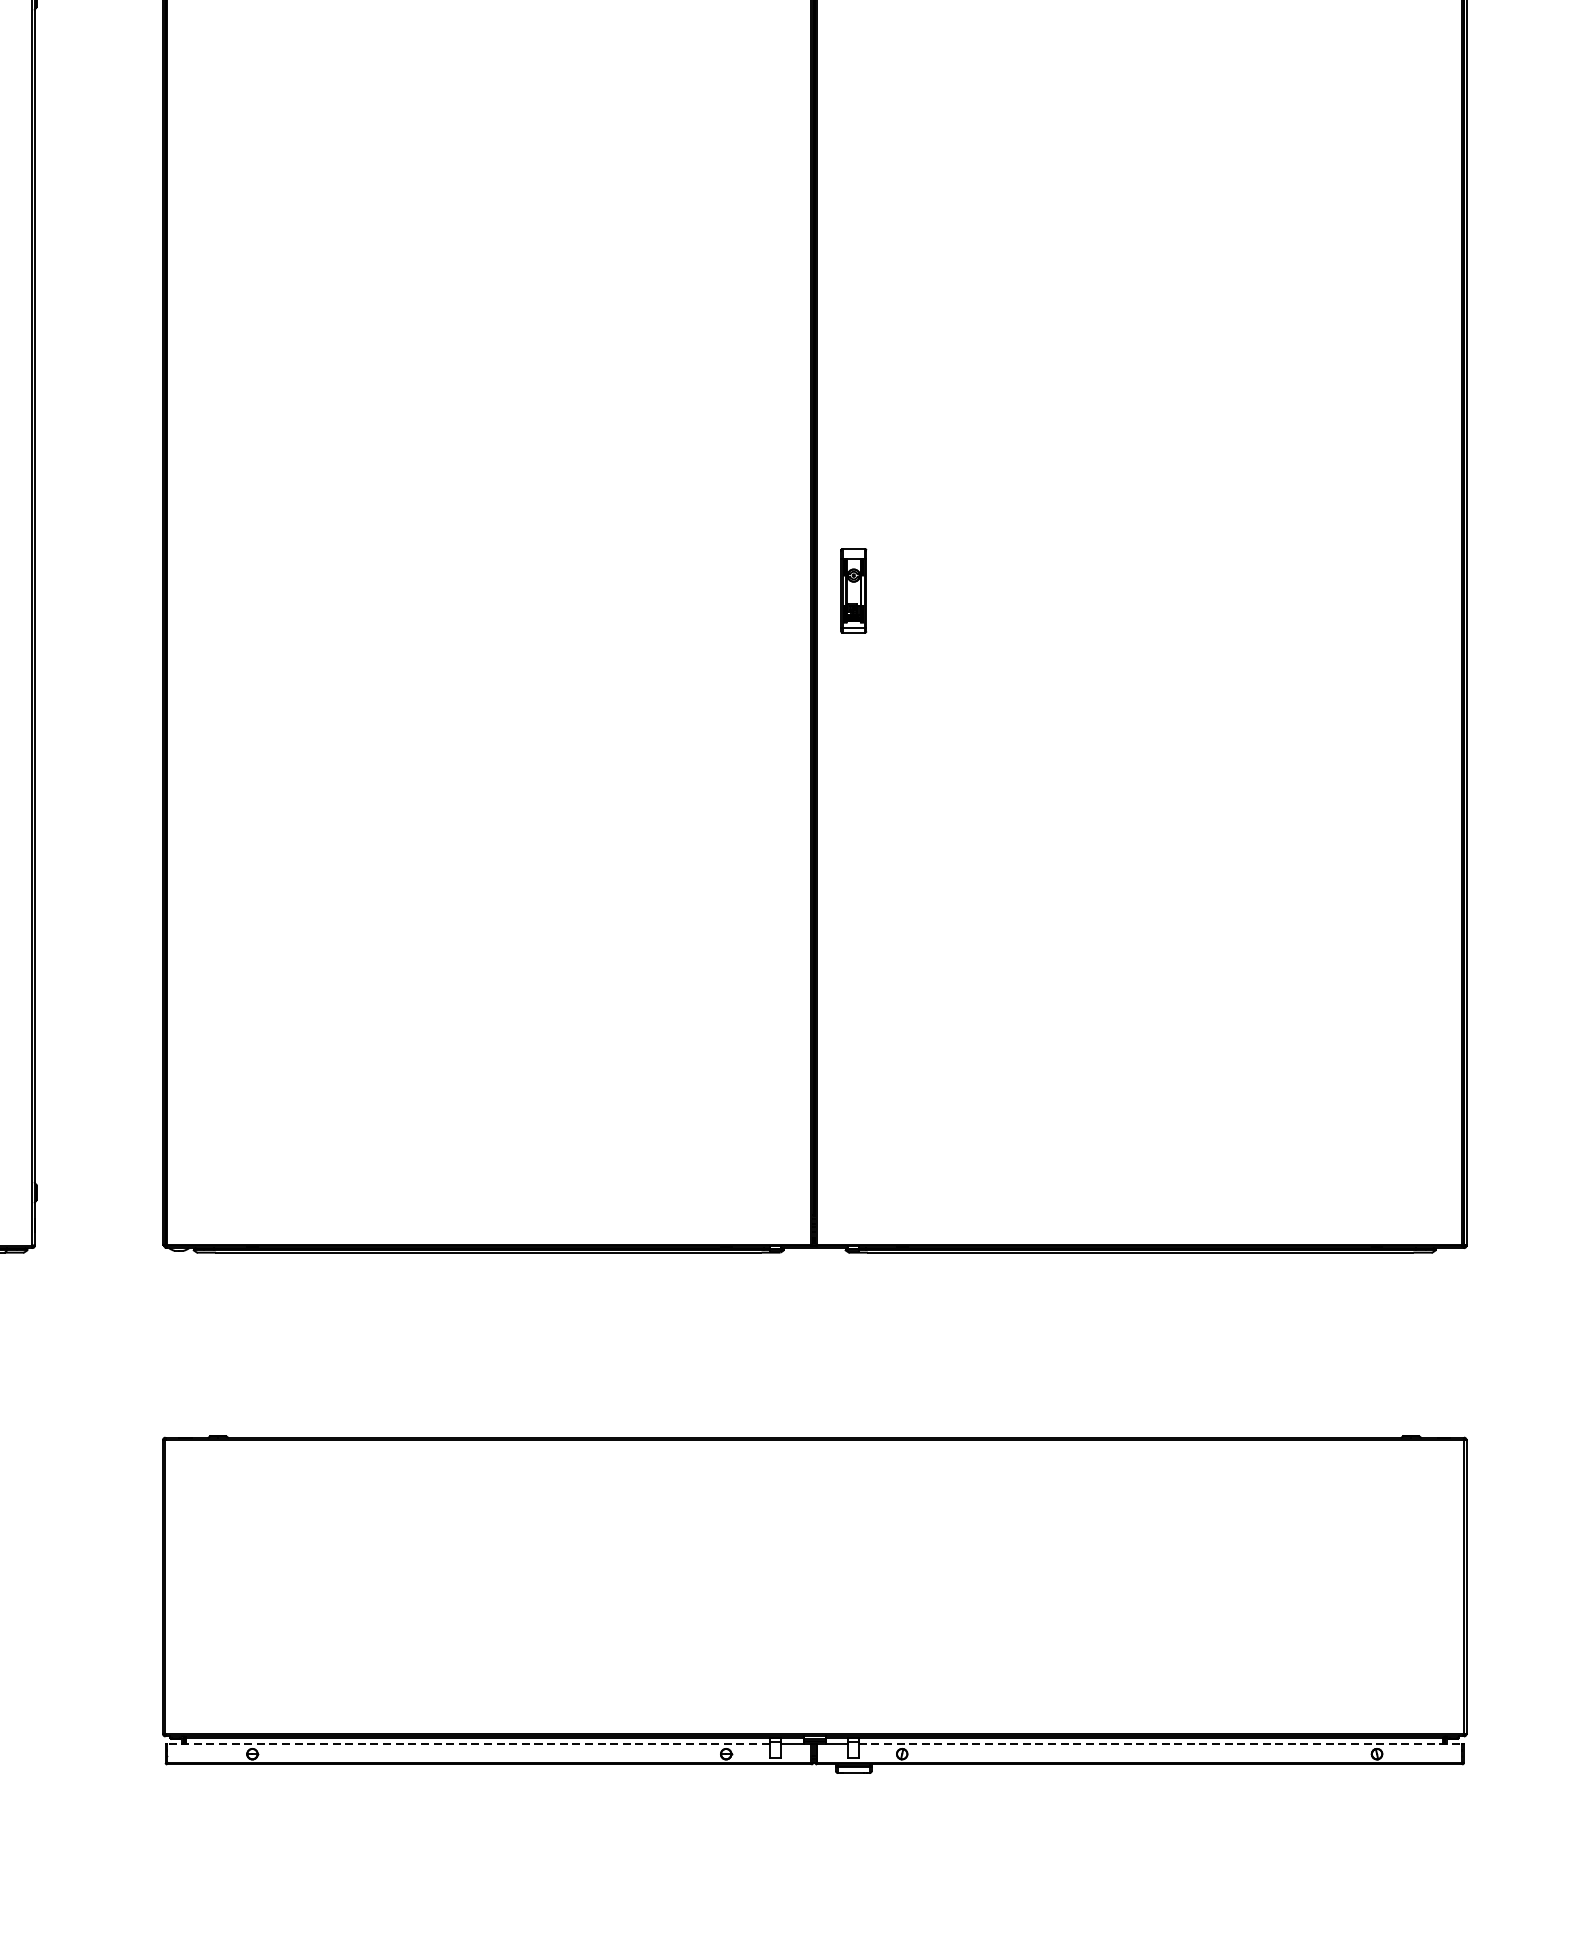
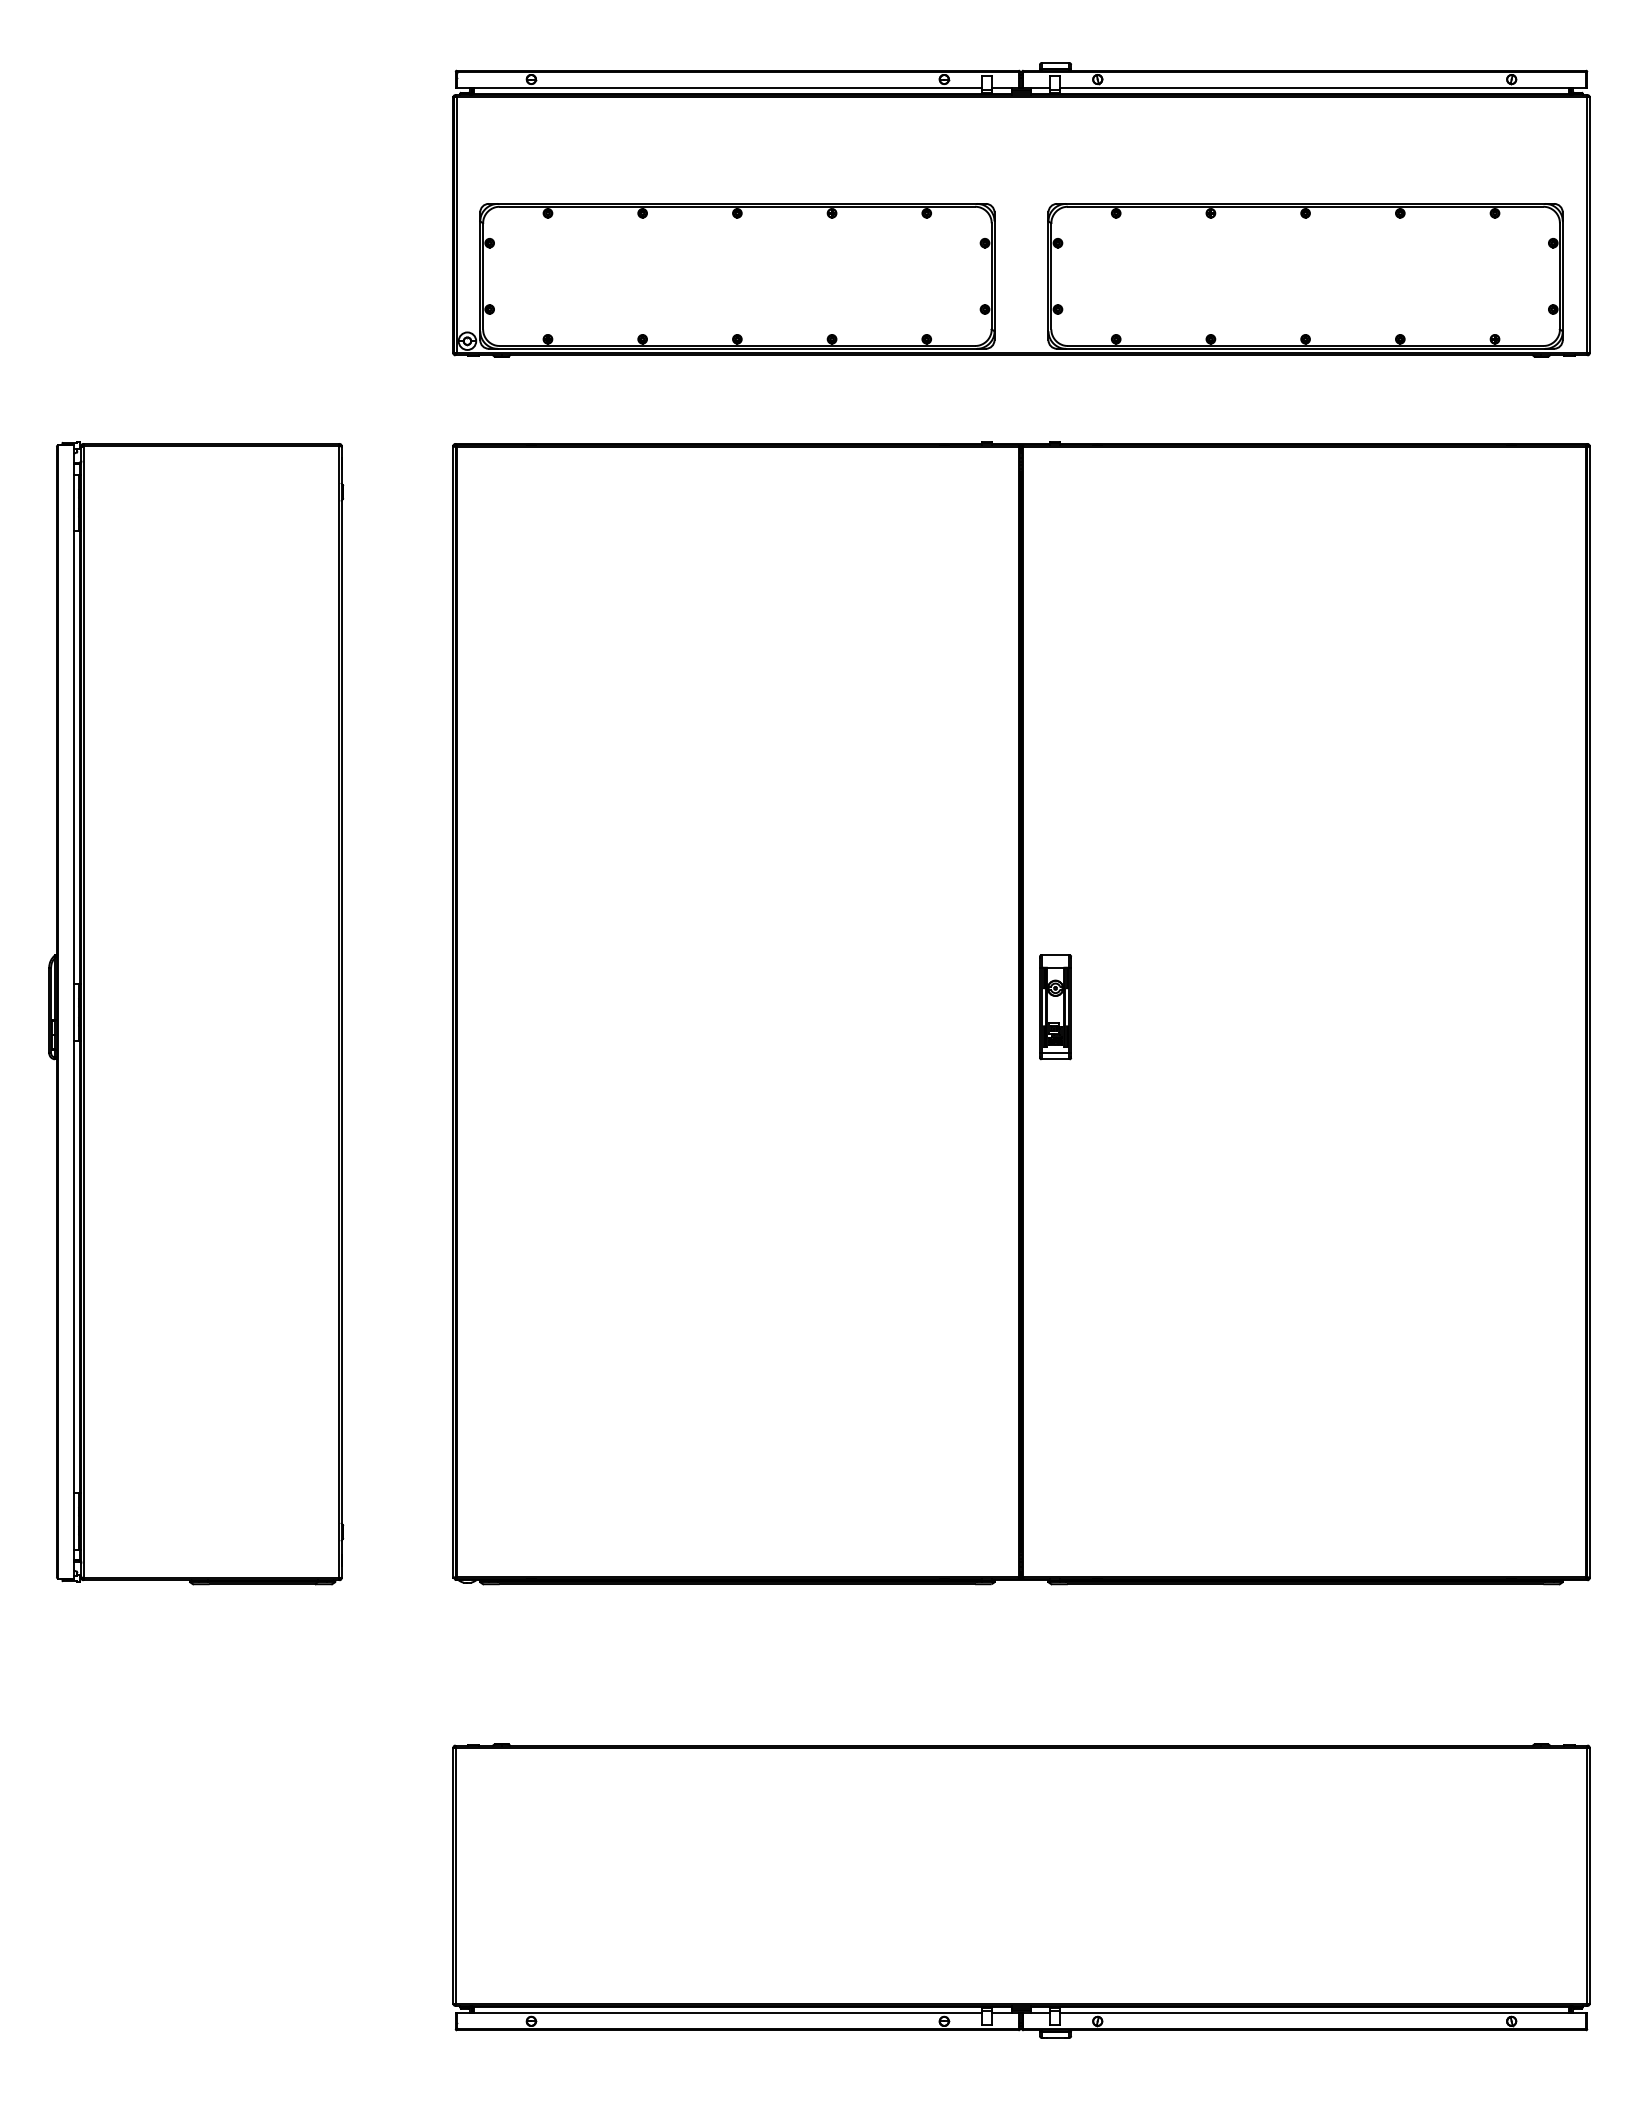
part: (853, 591) -> (1055, 1007), size x1.43
line: (468, 1743) -> (719, 2012), dashed -> solid
line: (1161, 1743) -> (1323, 2012), dashed -> solid

